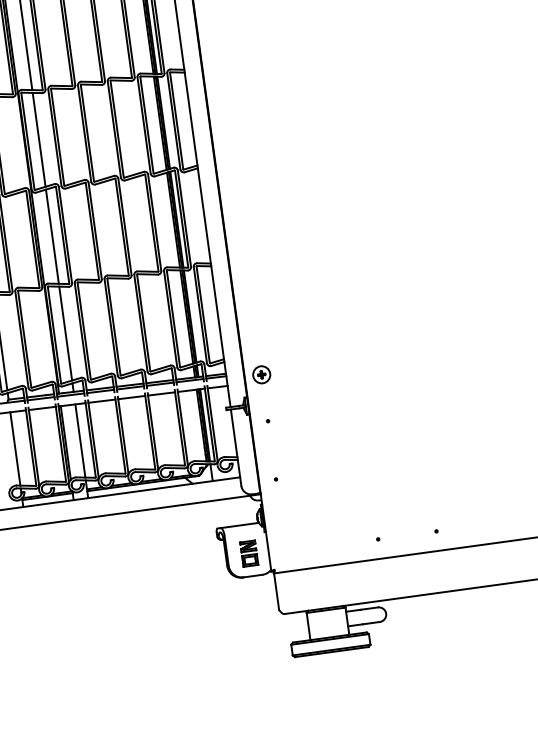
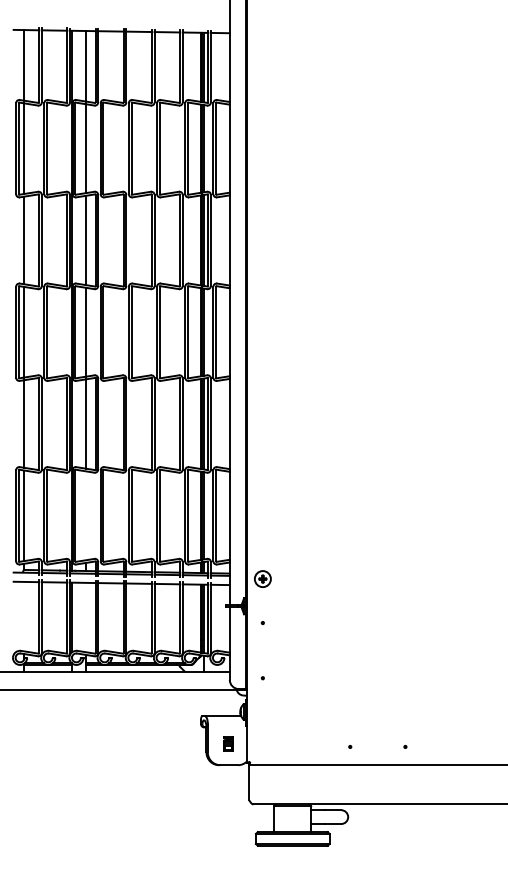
line: (65, 333) -> (85, 515), removed
line: (80, 441) -> (85, 617), removed
line: (15, 448) -> (24, 616), removed
part: (249, 553) -> (228, 743), size x0.6

